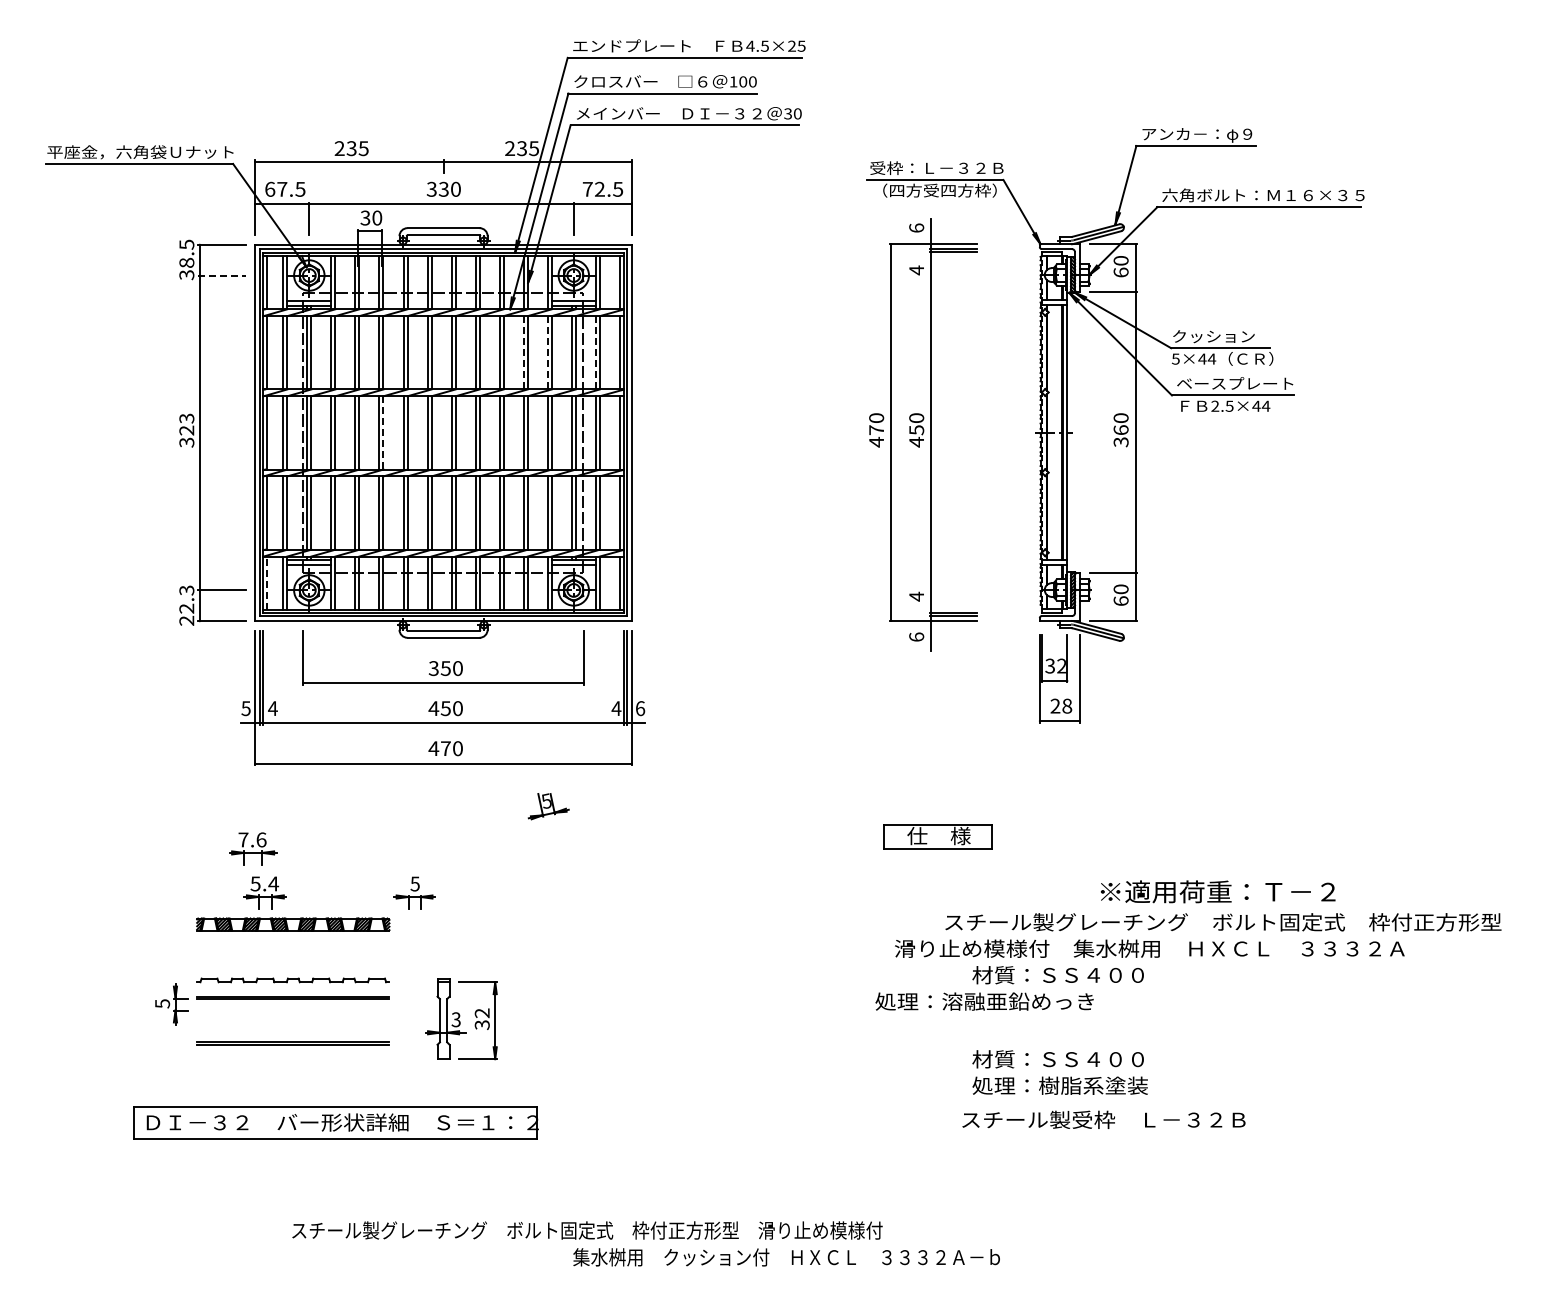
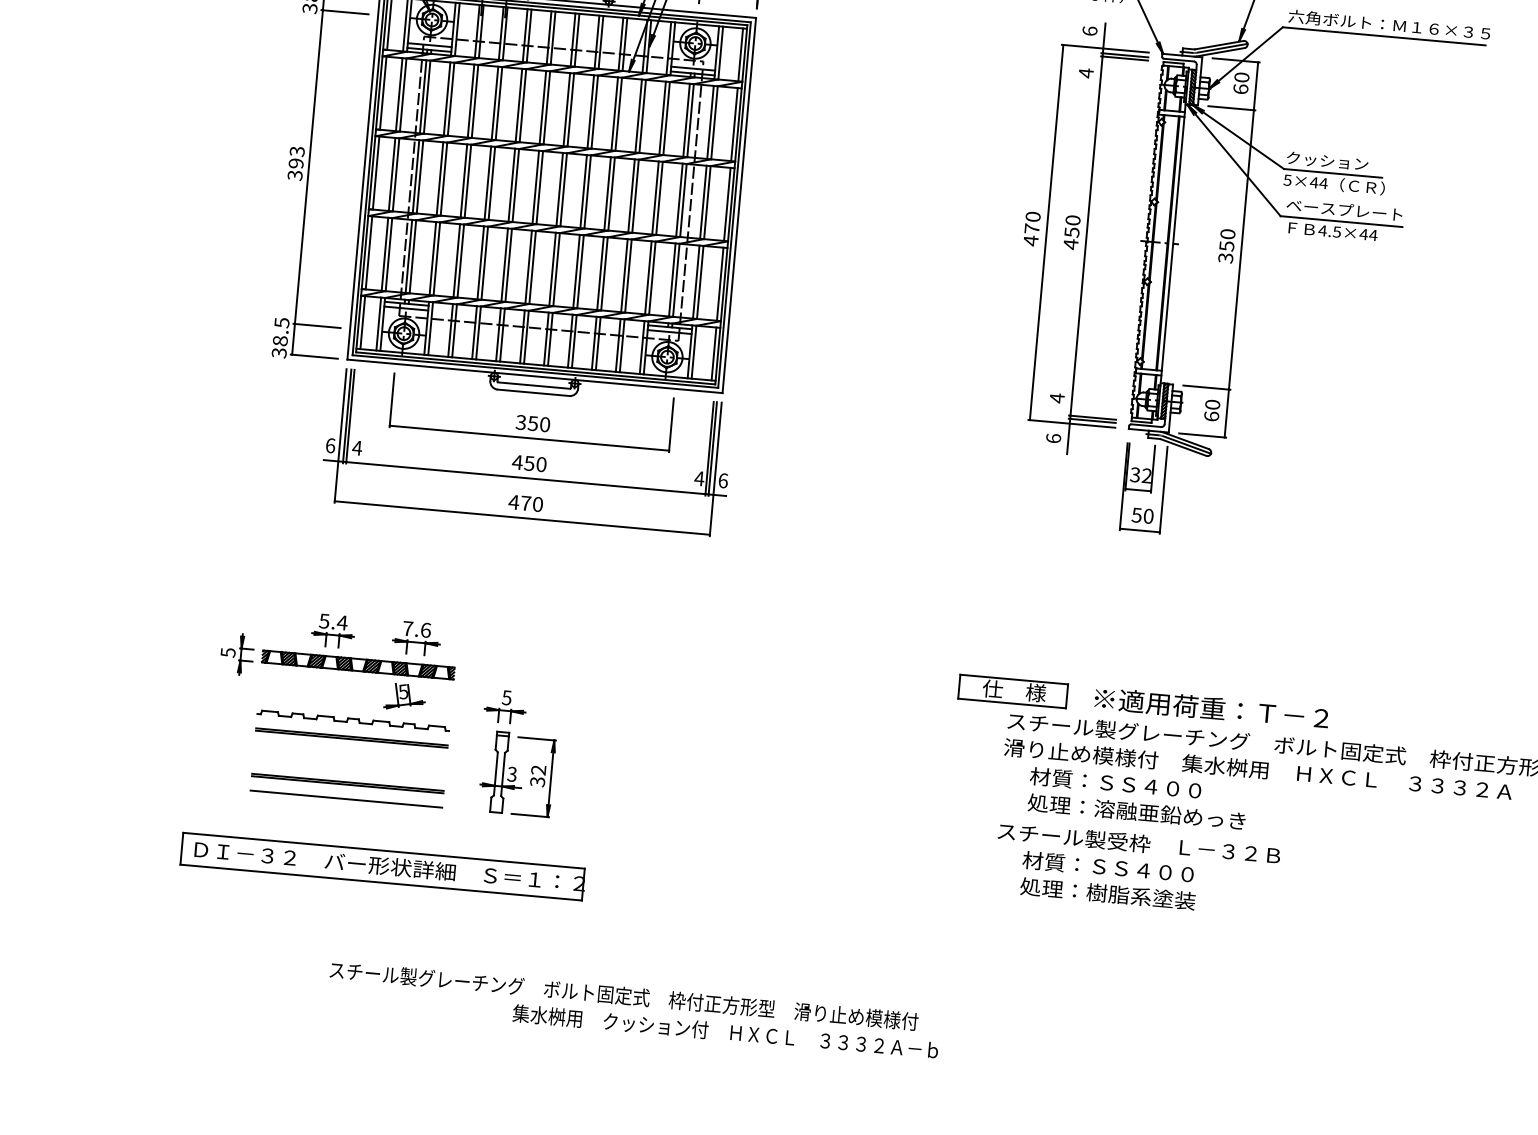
line: (221, 275) -> (344, 12), dashed -> solid
line: (523, 352) -> (638, 115), dashed -> solid
line: (547, 352) -> (662, 117), dashed -> solid
line: (595, 352) -> (710, 122), dashed -> solid
text: (1215, 405) -> (1323, 230), 2.5×44 -> 4.5×44
text: (186, 430) -> (295, 163), 323 -> 393
text: (1120, 430) -> (1226, 246), 360 -> 350
line: (383, 432) -> (491, 182), dashed -> solid
part: (923, 434) -> (1078, 237), moved
line: (267, 583) -> (362, 323), dashed -> solid
text: (186, 605) -> (280, 337), 22.3 -> 38.5
text: (1061, 705) -> (1142, 515), 28 -> 50
text: (245, 708) -> (329, 445), 5 -> 6
part: (548, 806) -> (404, 697), moved
part: (937, 836) -> (1012, 691), moved
part: (253, 848) -> (417, 638), moved
text: (1217, 891) -> (1211, 707), moved
part: (414, 892) -> (505, 706), moved
text: (1149, 948) -> (1257, 769), moved
text: (984, 1001) -> (1136, 811), moved
part: (171, 1004) -> (237, 654), moved
line: (293, 1059) -> (346, 799), added
text: (1103, 1119) -> (1138, 843), moved
text: (786, 1257) -> (725, 1032), moved

